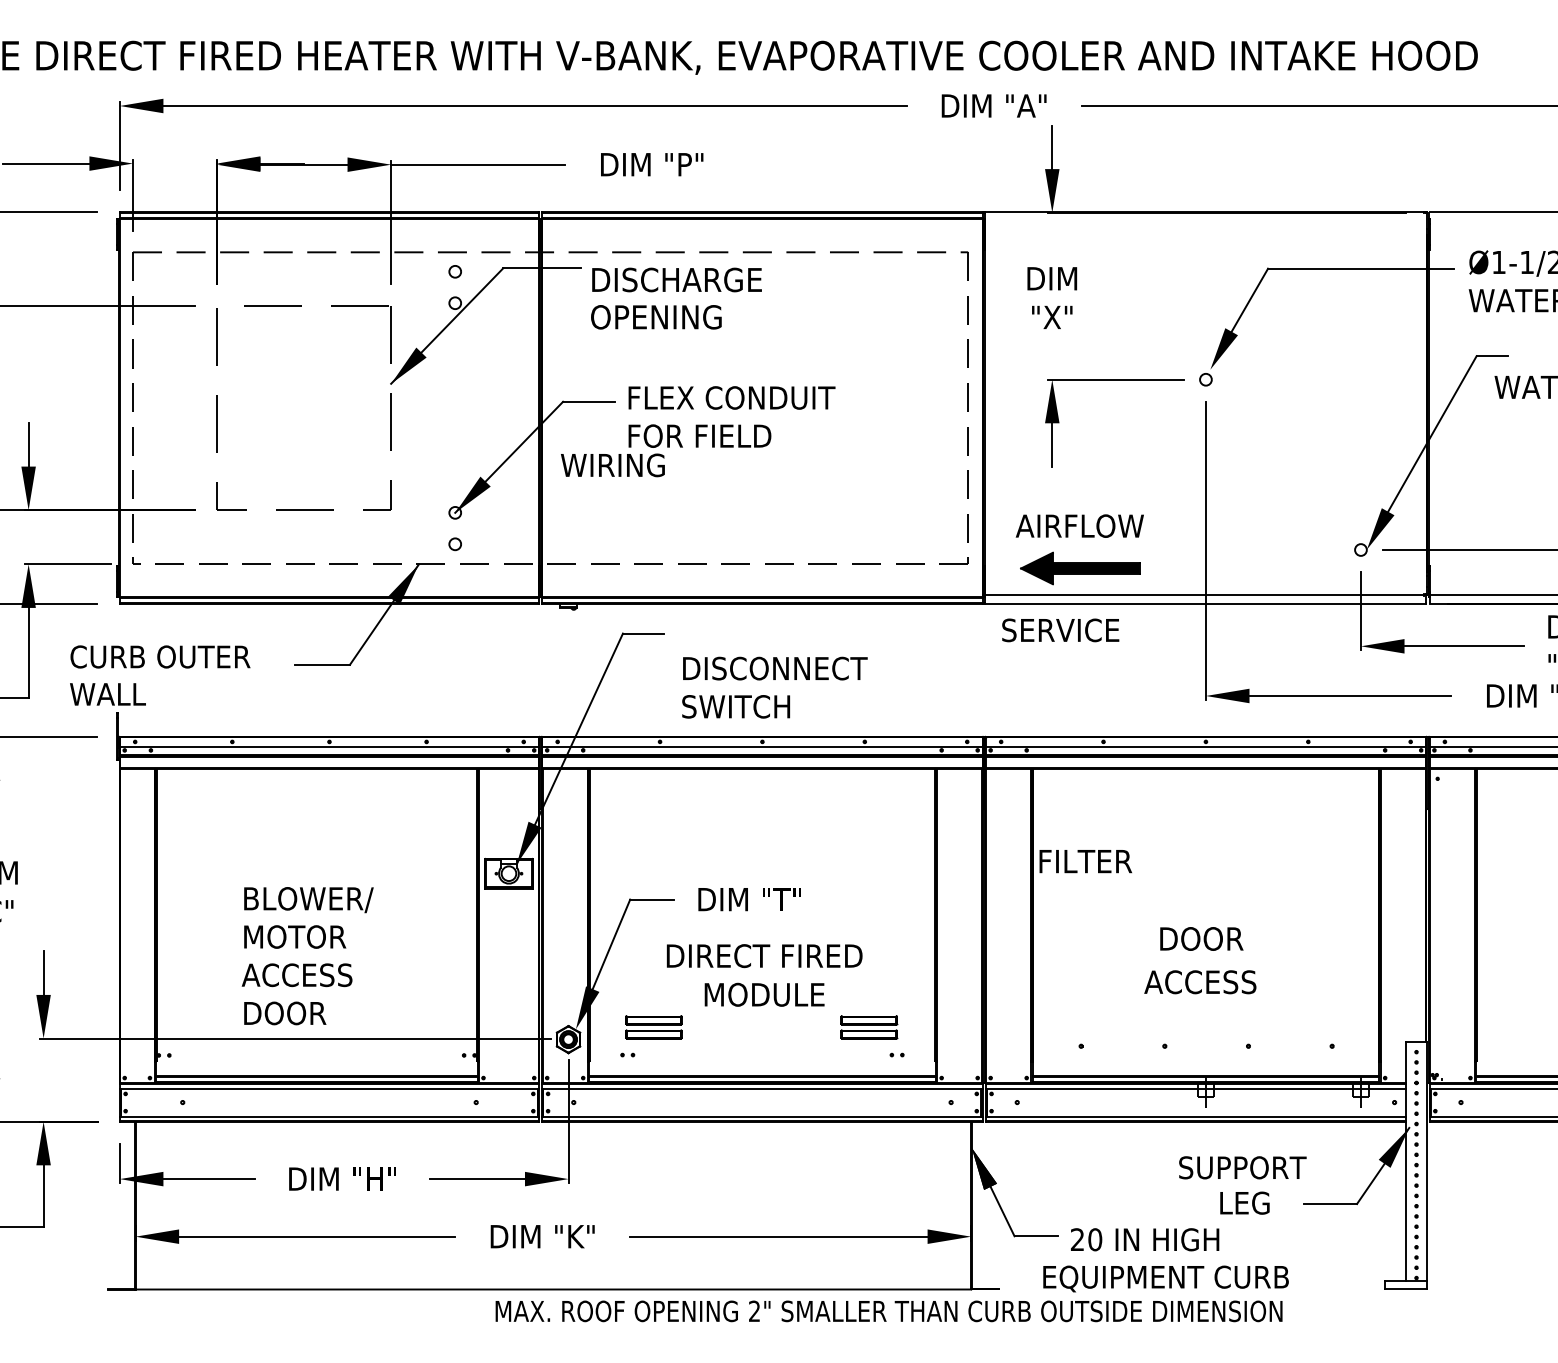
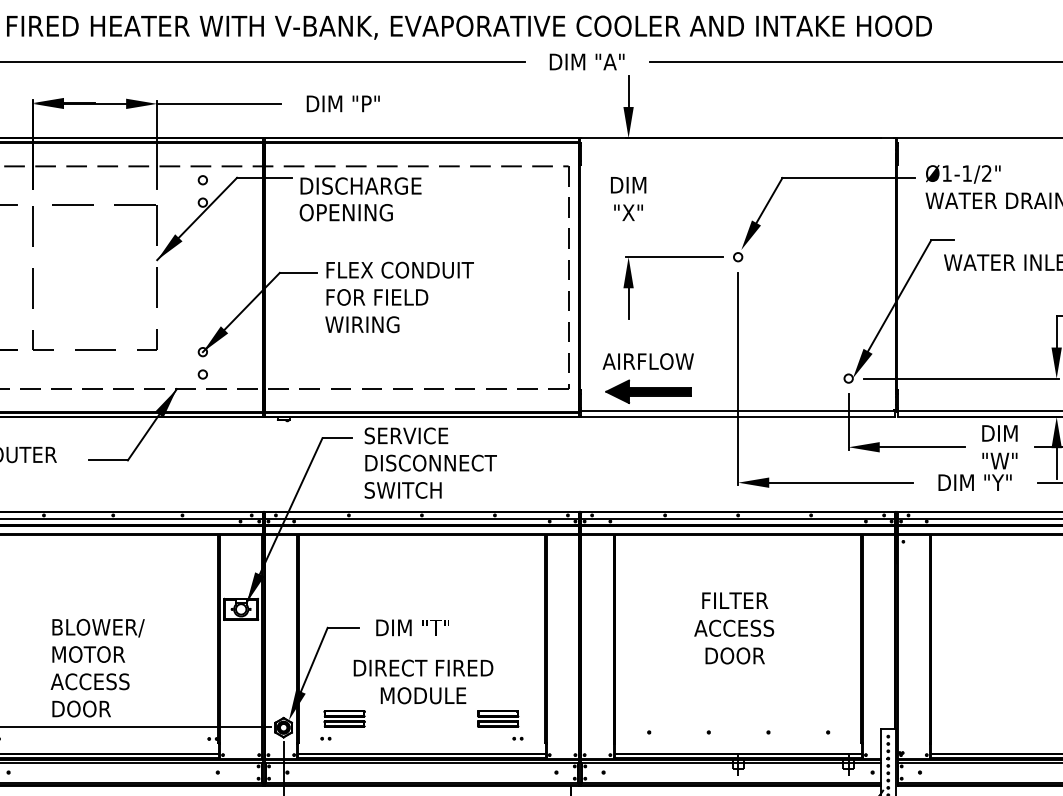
text: (612, 465) -> (362, 324), moved
text: (1060, 630) -> (406, 436), moved
text: (1085, 861) -> (734, 600), moved
text: (1200, 982) -> (734, 628), moved

